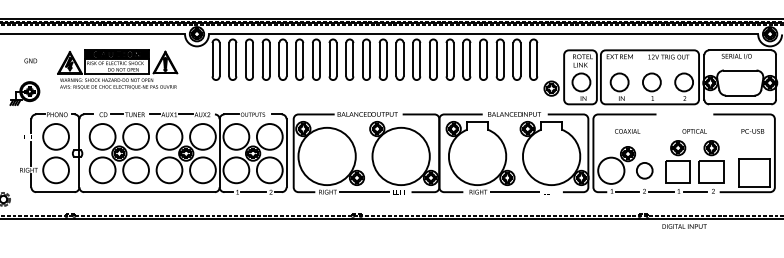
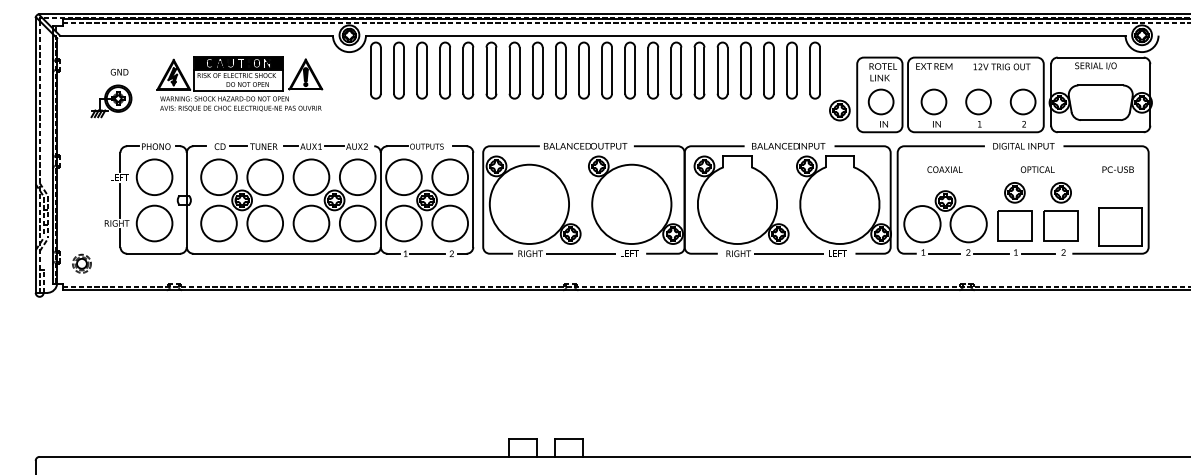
part: (24, 93) -> (111, 101), moved
circle: (644, 171) -> (968, 224), size x1.67
text: (684, 225) -> (1023, 145), moved

